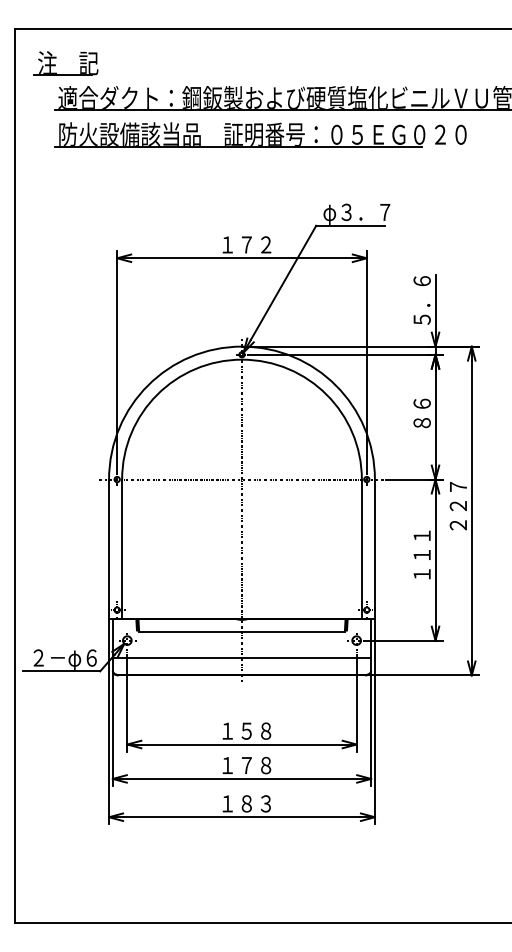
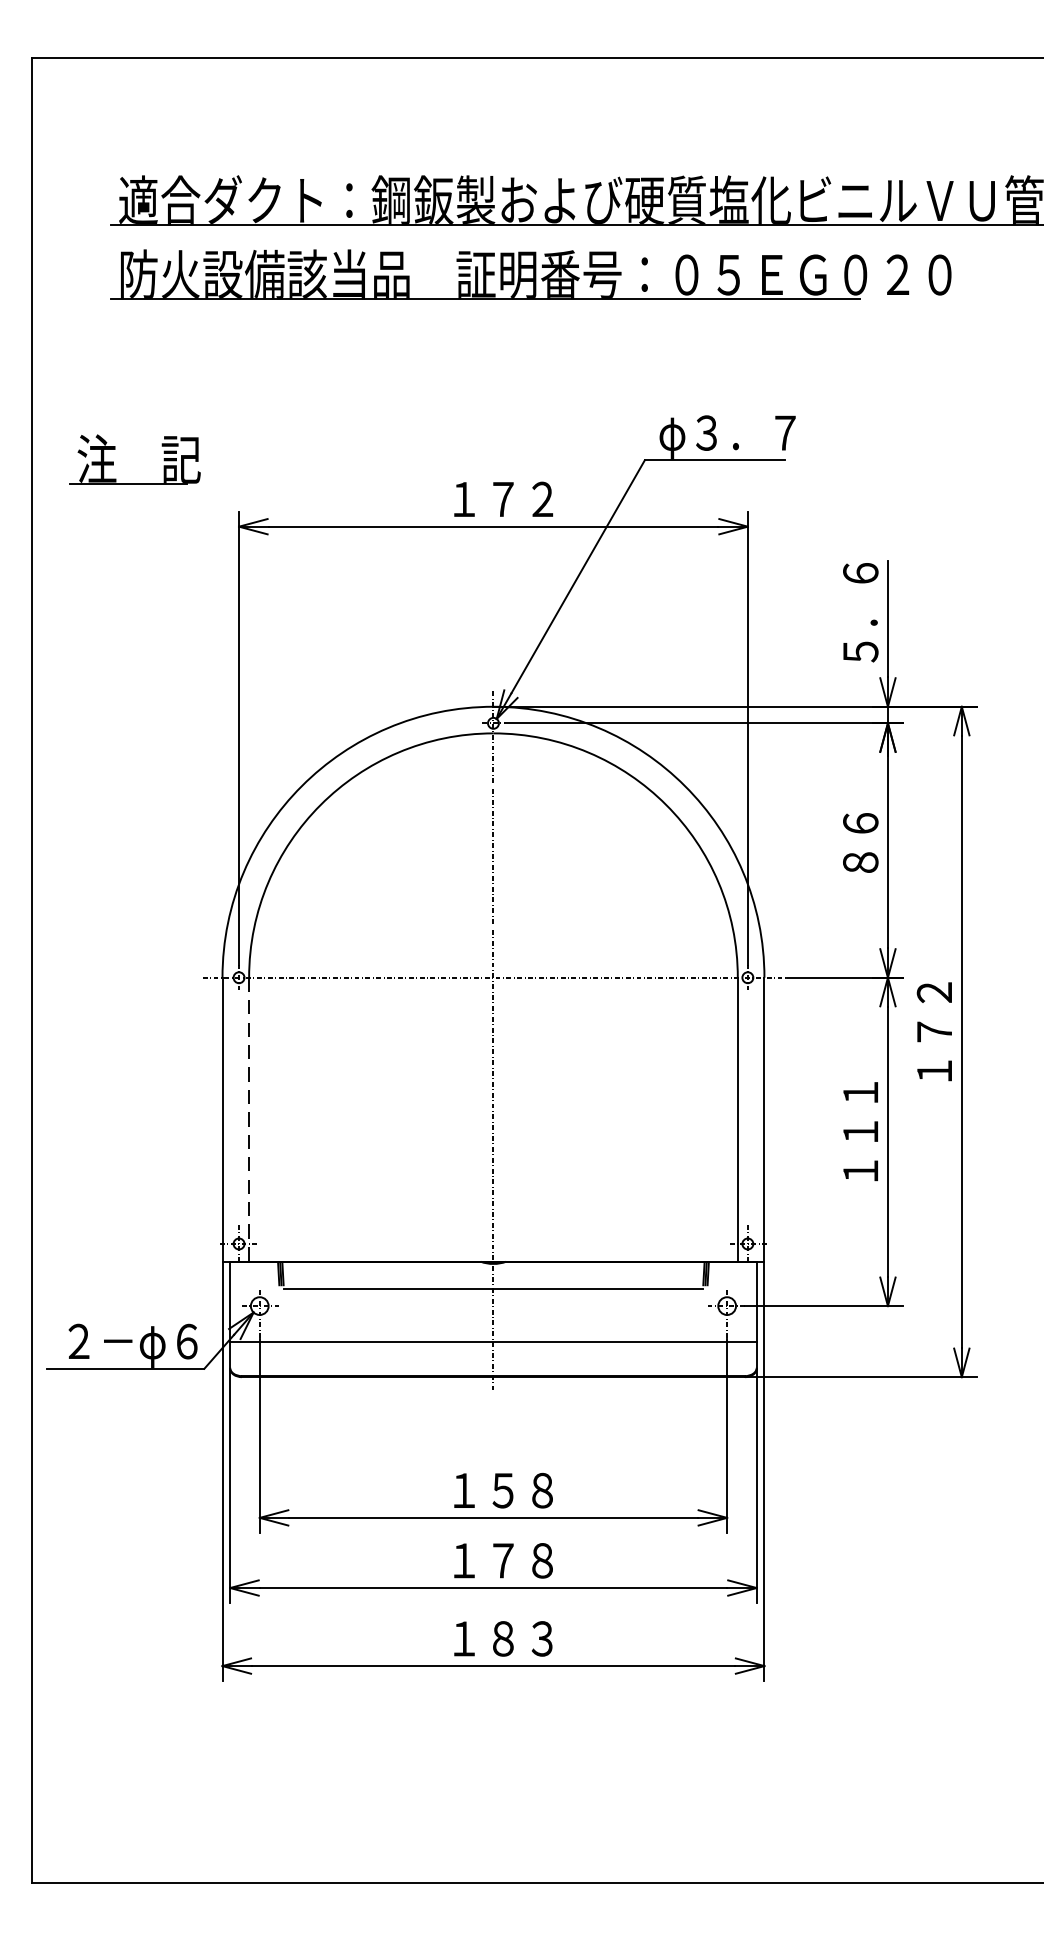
part: (55, 64) -> (113, 461), moved
text: (457, 505) -> (932, 1030), ２２７ -> １７２
line: (122, 549) -> (249, 1120), solid -> dashed

